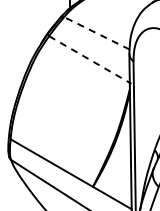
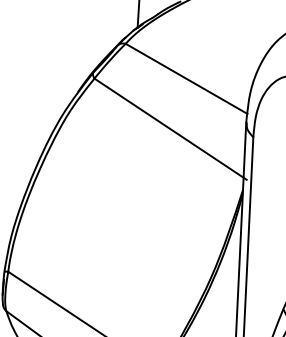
line: (96, 33) -> (185, 79), dashed -> solid
line: (90, 60) -> (170, 130), dashed -> solid

